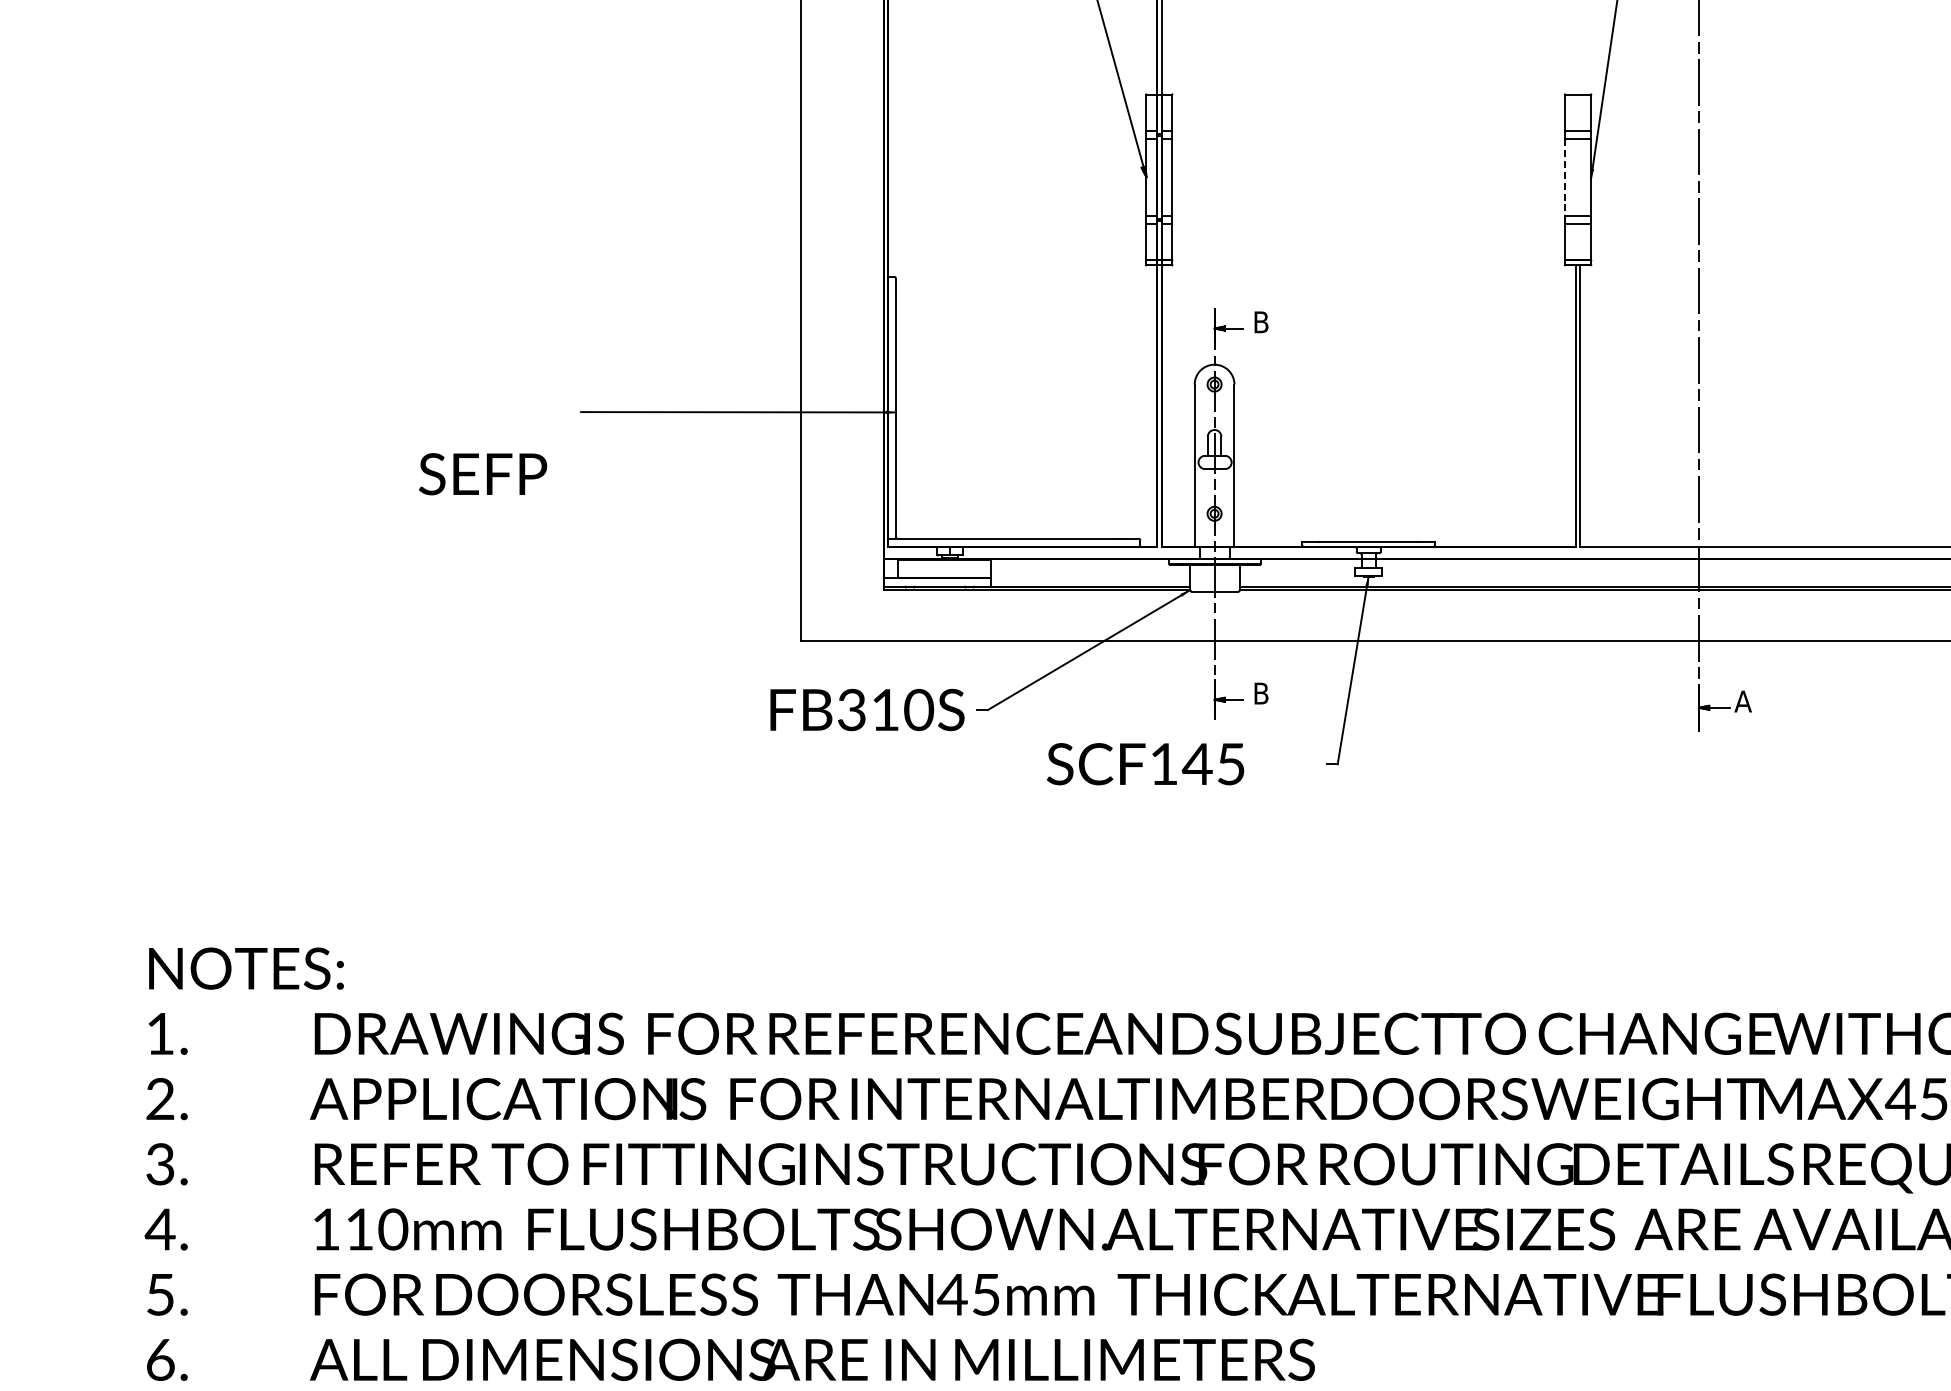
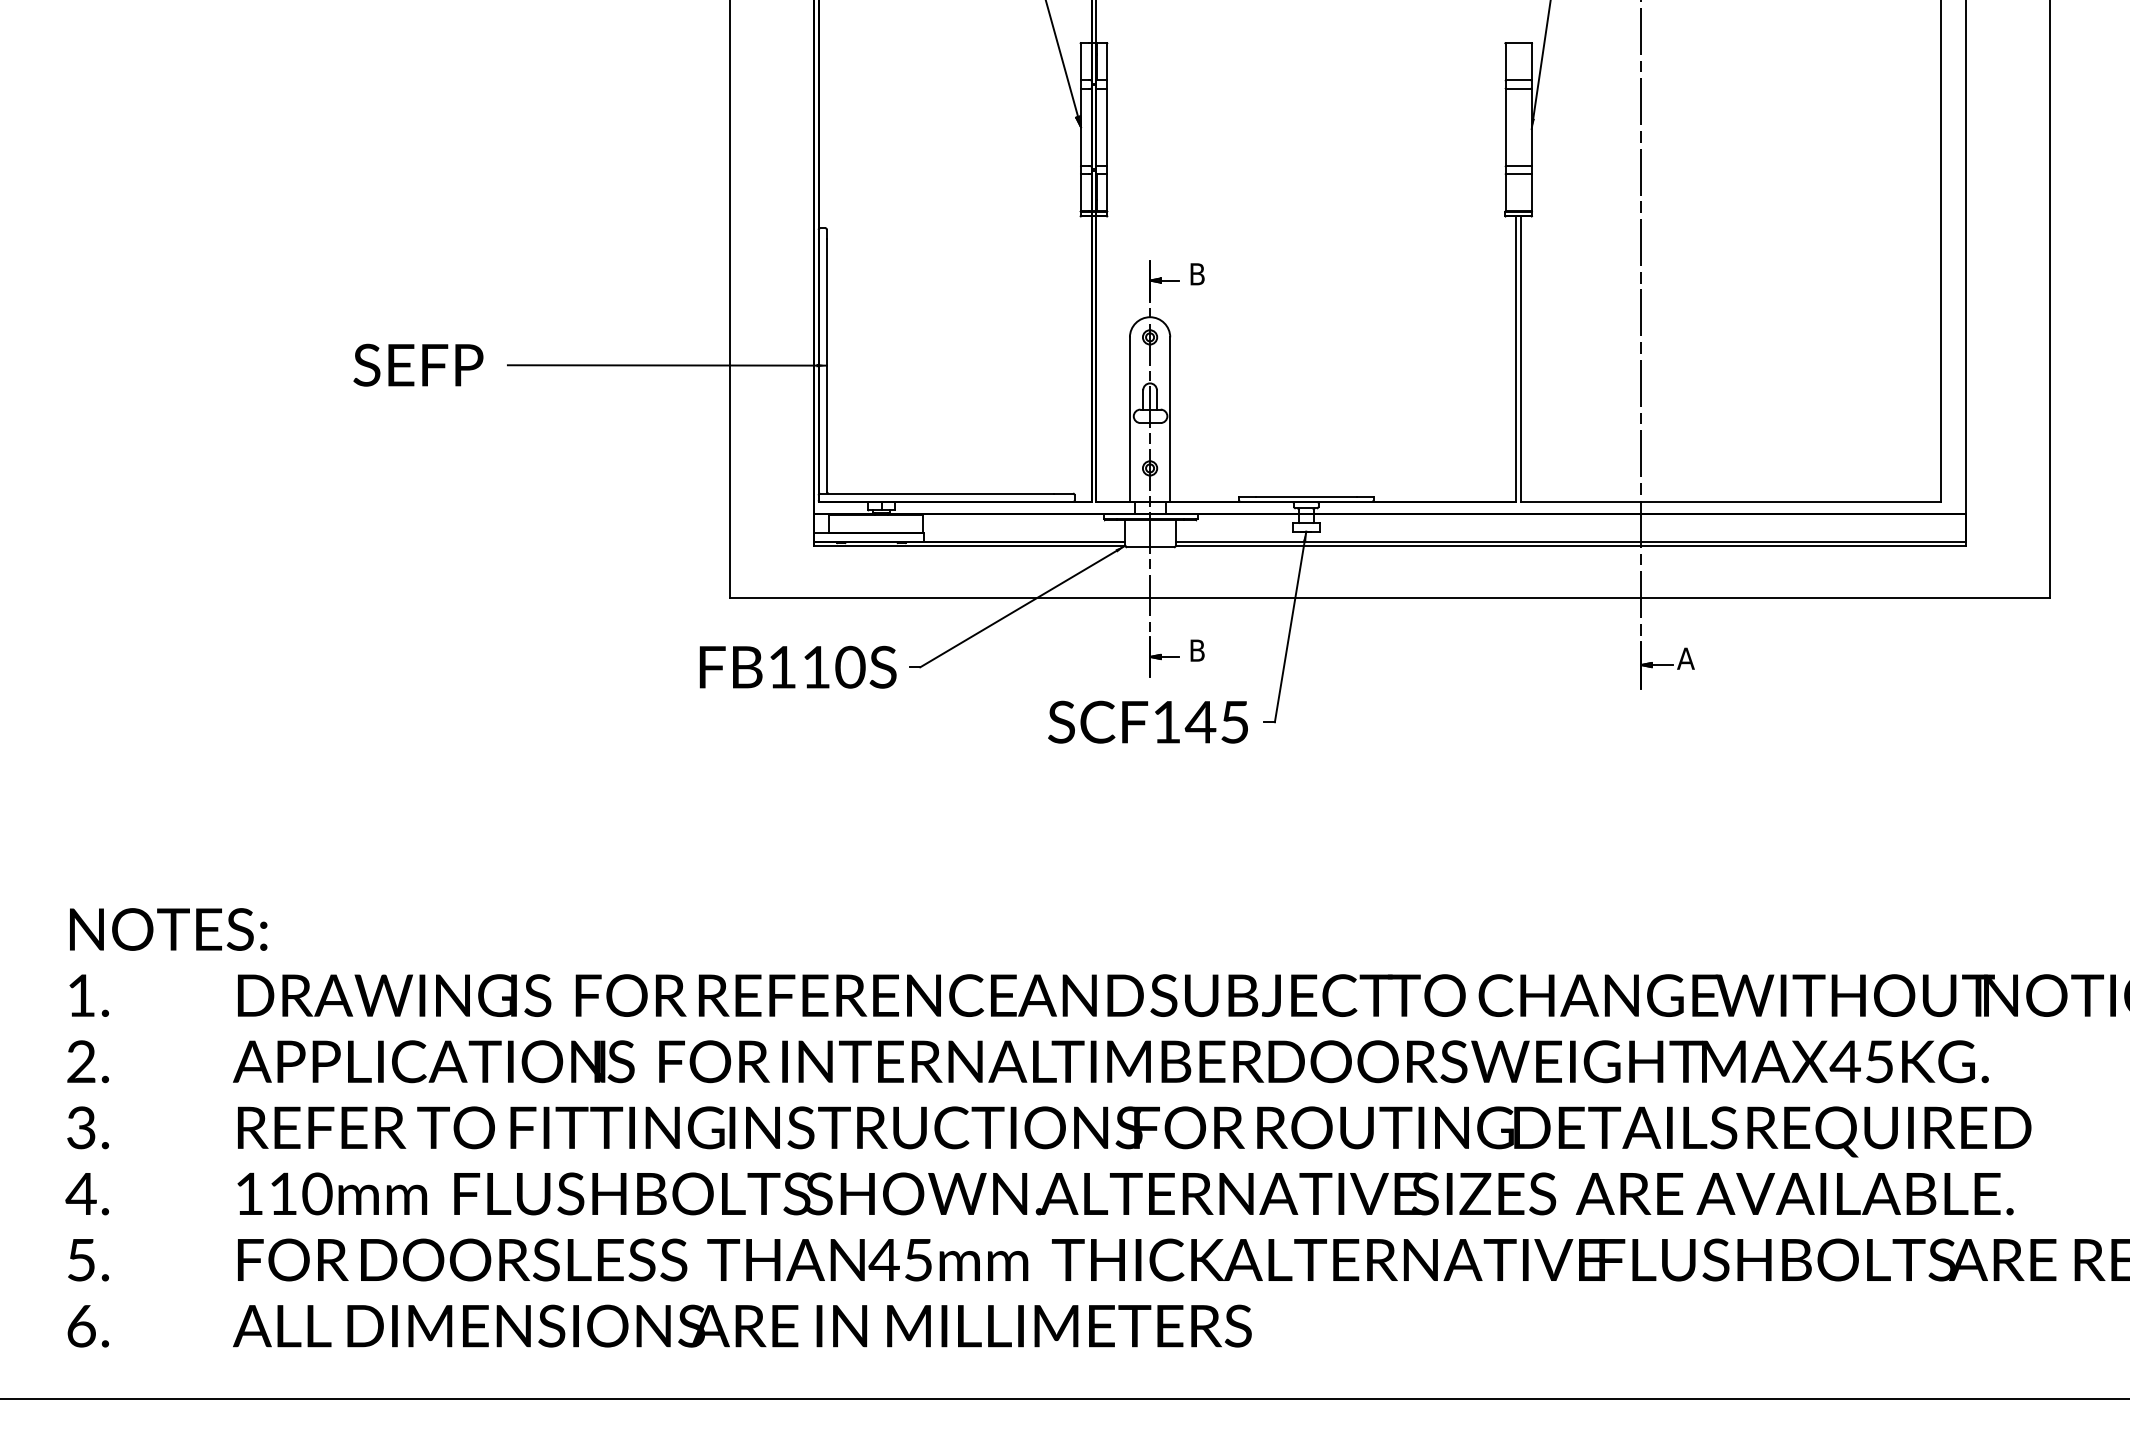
line: (1565, 177) -> (1505, 127), dashed -> solid
text: (483, 473) -> (418, 364), moved
text: (852, 709) -> (782, 666), FB310S -> FB110S
text: (1144, 763) -> (1147, 721), moved

